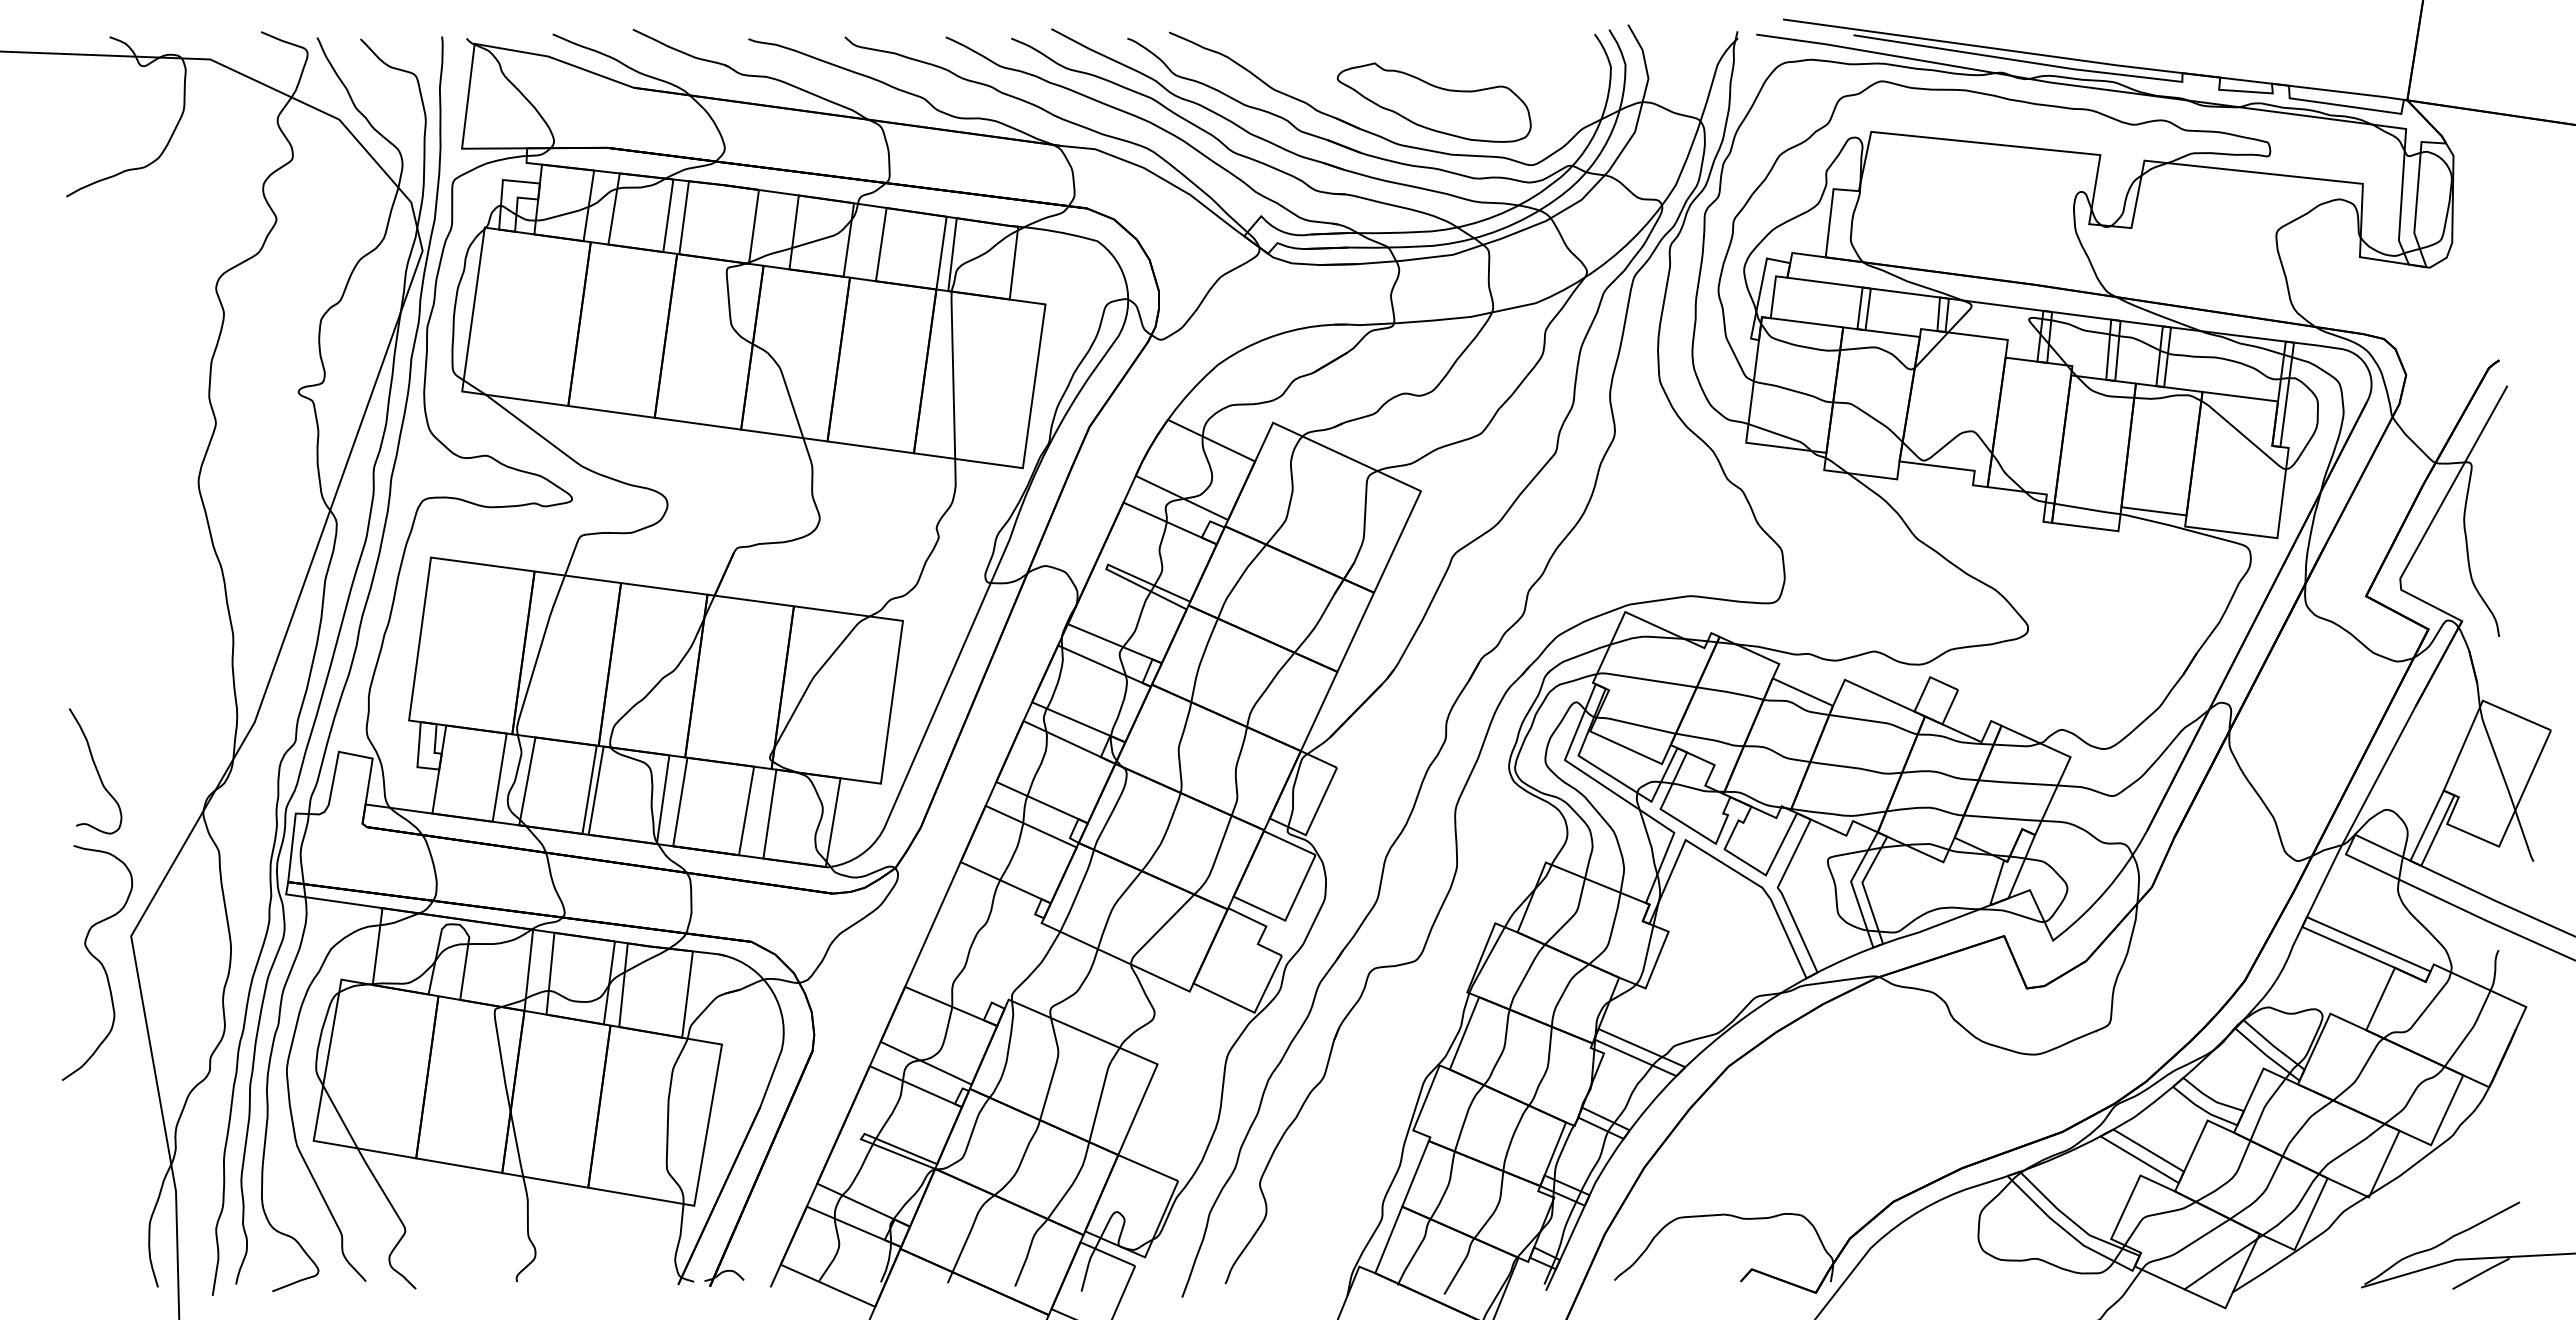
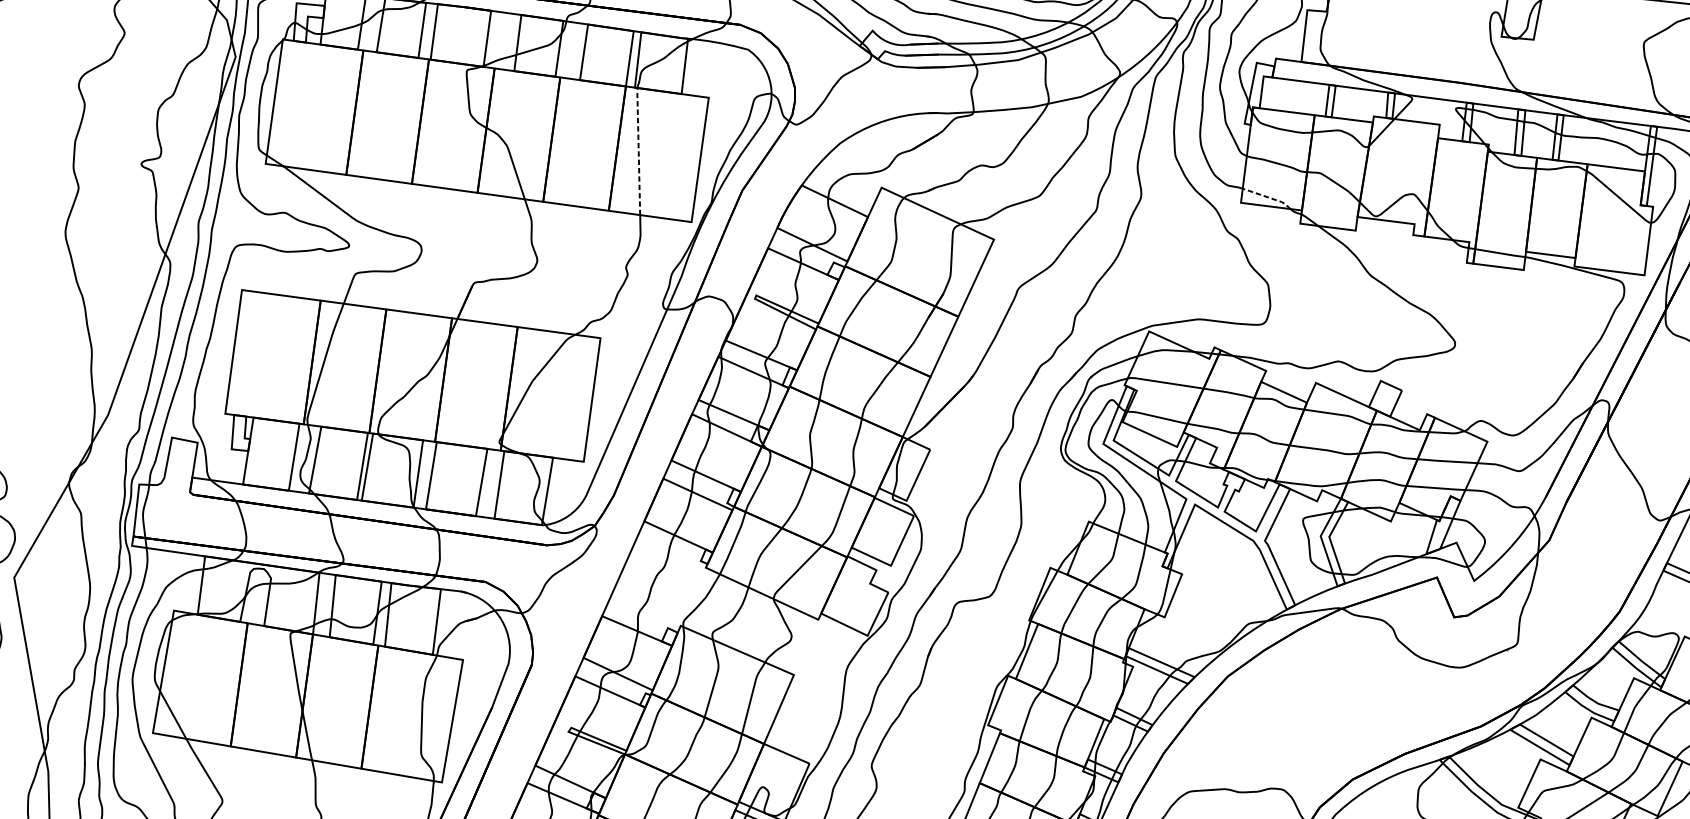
line: (953, 374) -> (638, 150), solid -> dashed
line: (1782, 435) -> (1268, 197), solid -> dashed

